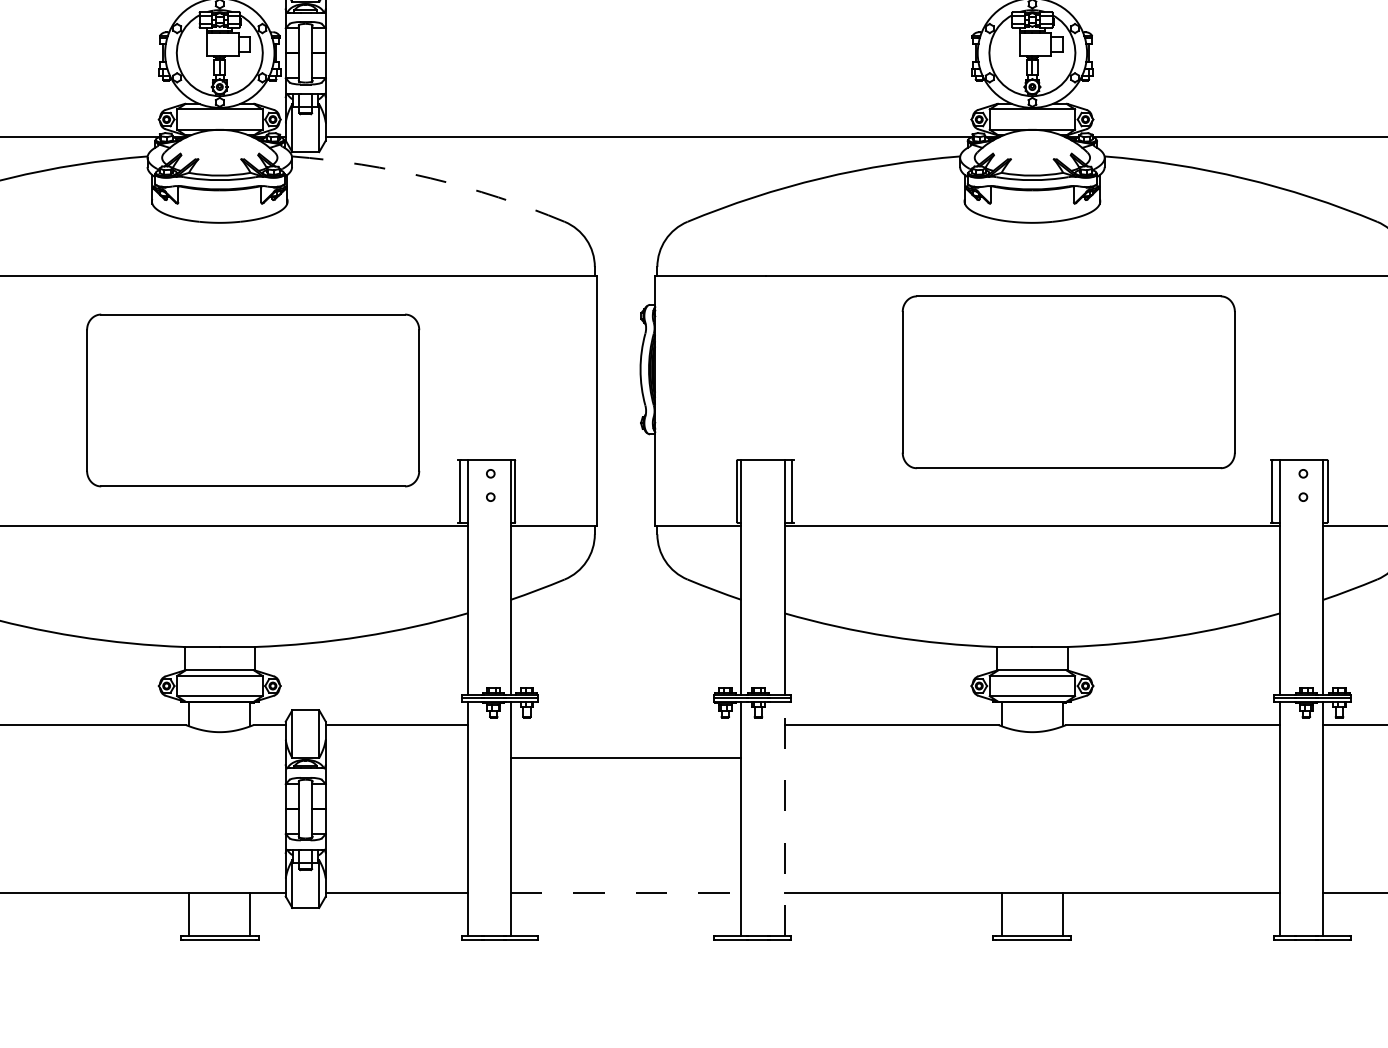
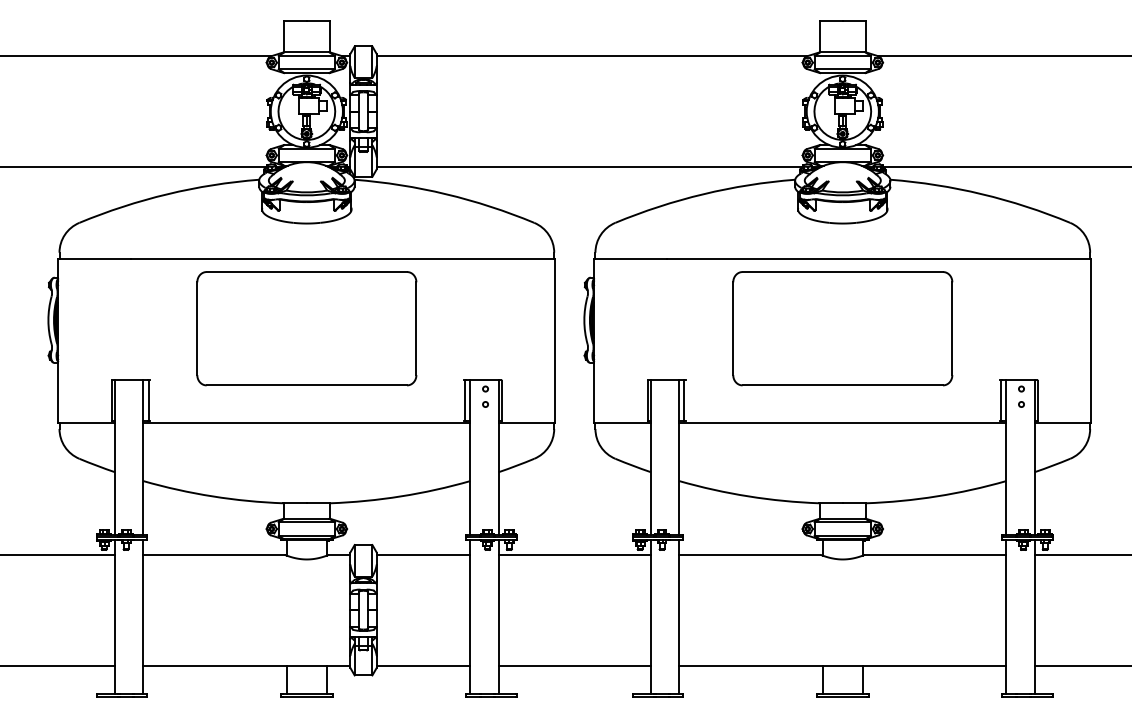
arc: (431, 178) -> (446, 194), dashed -> solid
part: (1068, 381) -> (842, 328), moved
part: (252, 400) -> (306, 328), moved
line: (625, 757) -> (574, 554), moved
line: (784, 818) -> (679, 616), dashed -> solid
line: (627, 892) -> (575, 665), dashed -> solid

